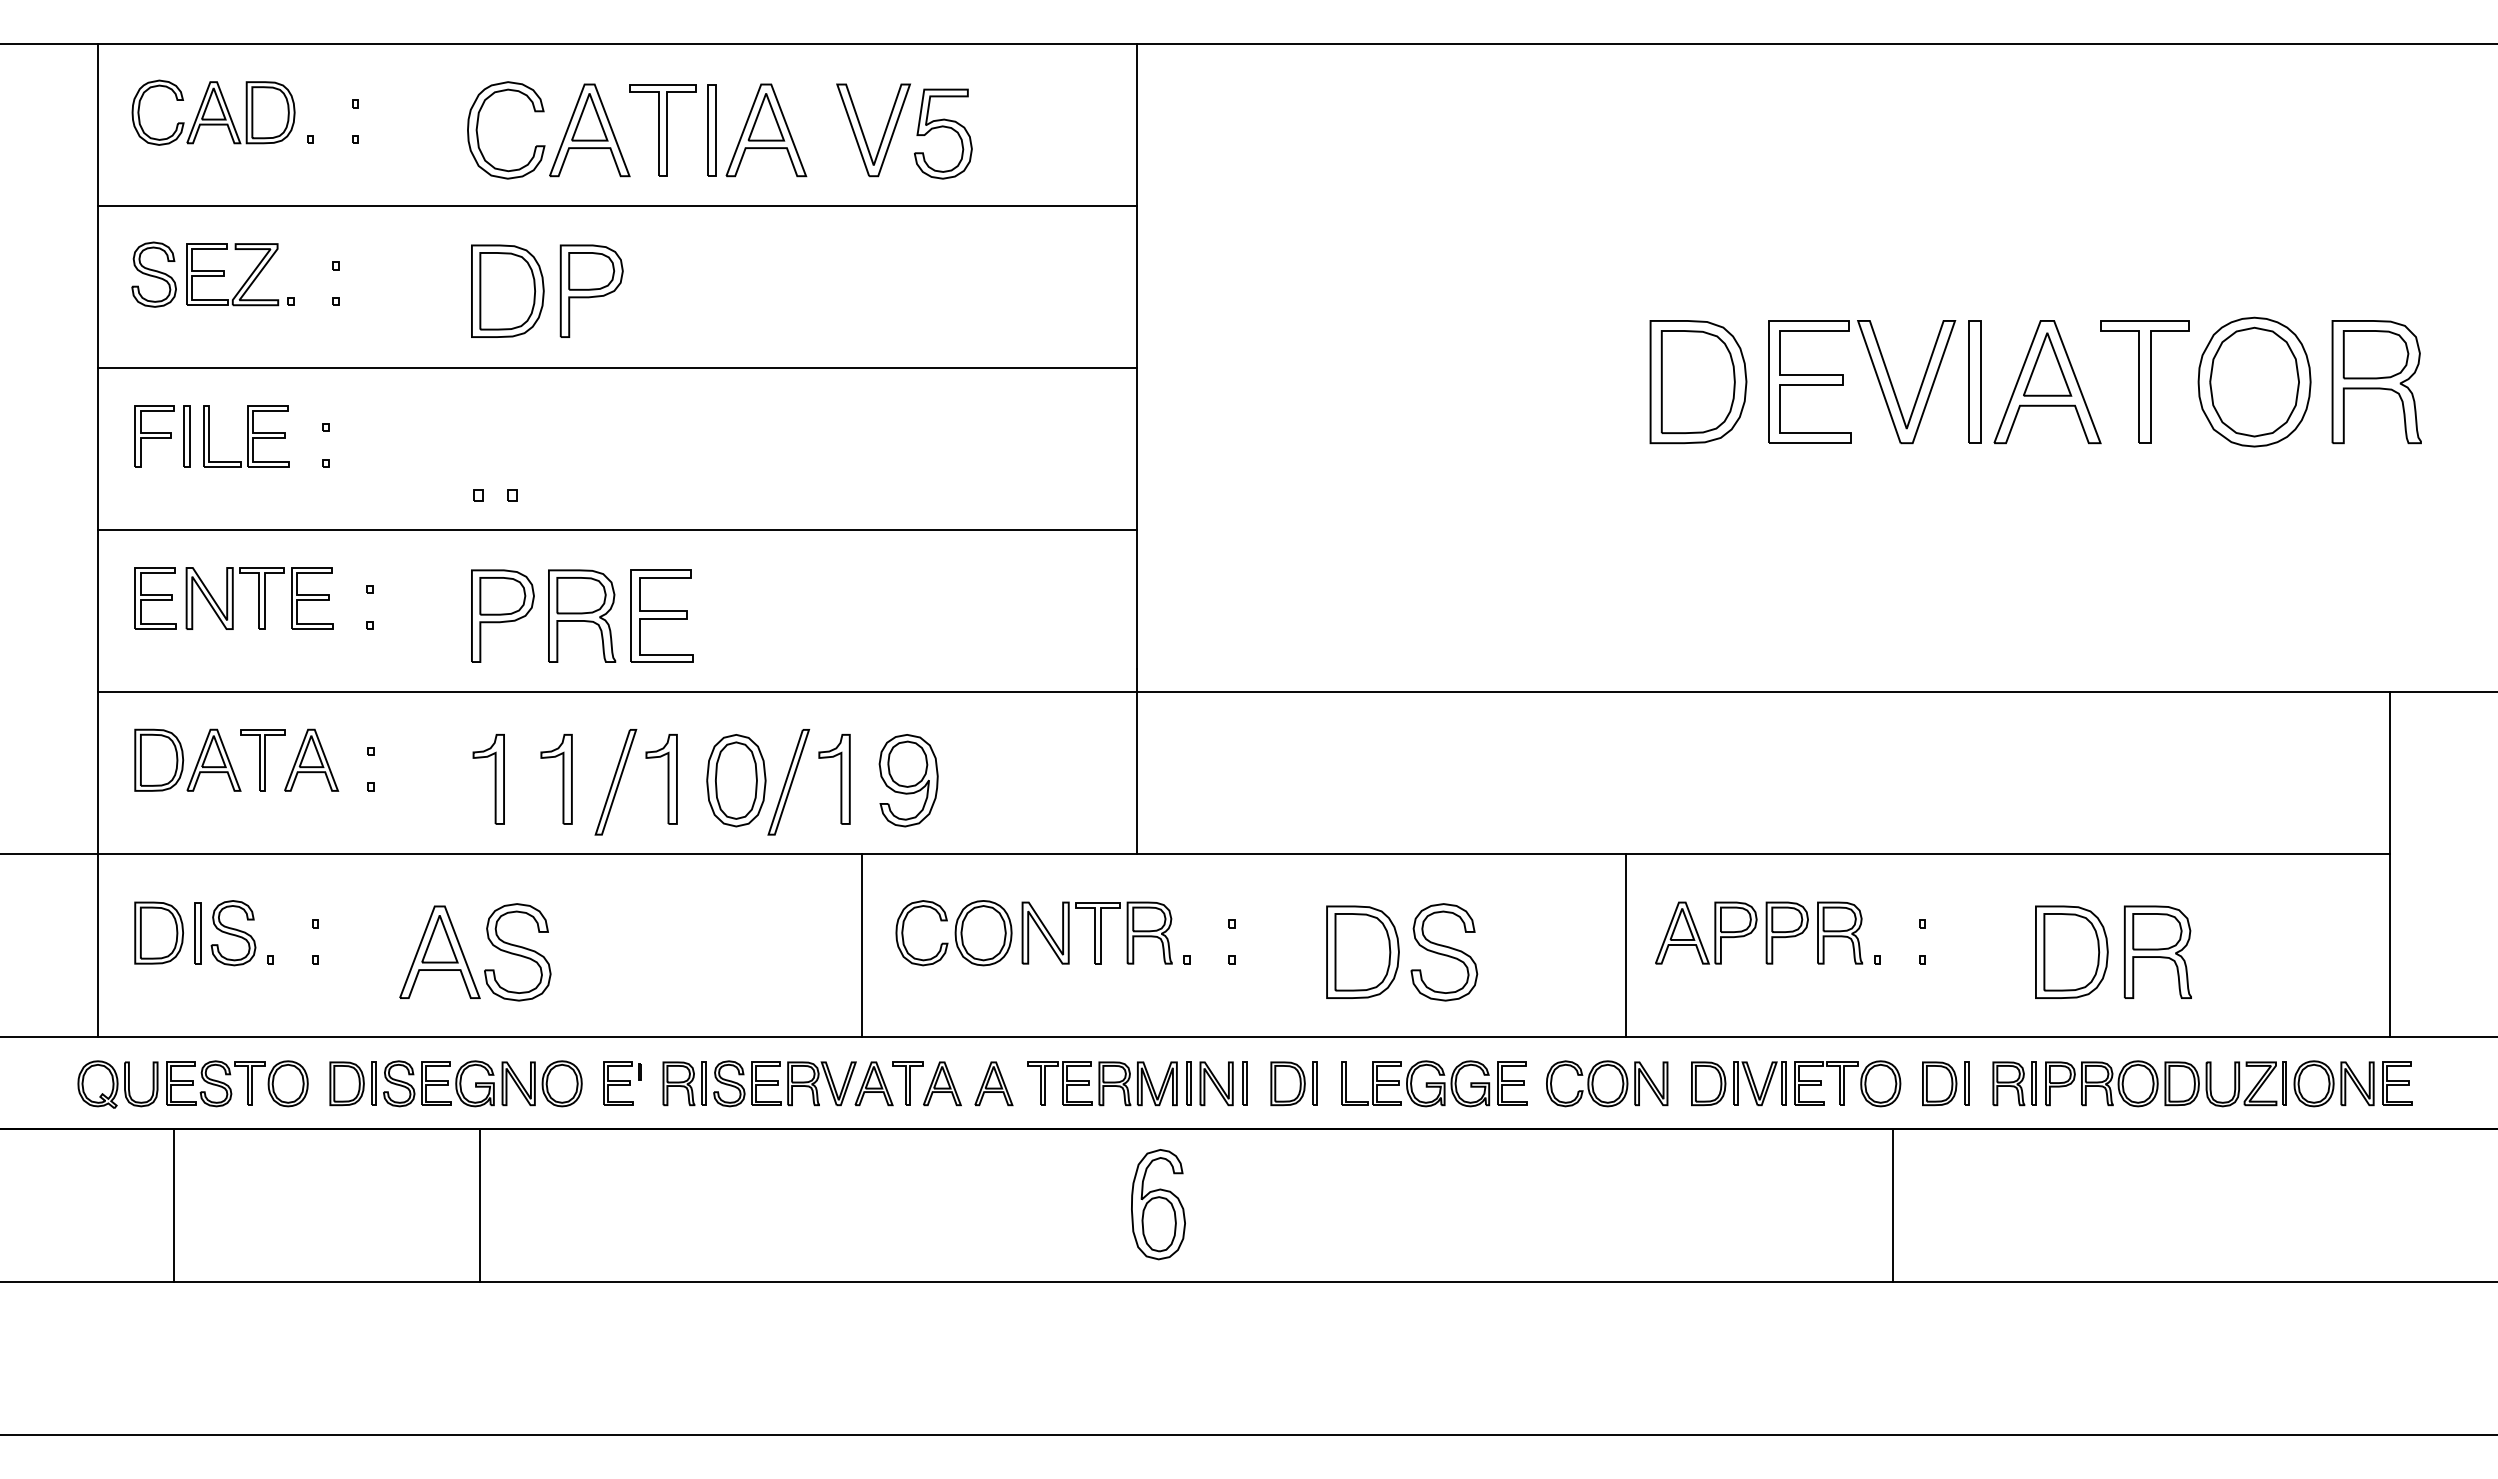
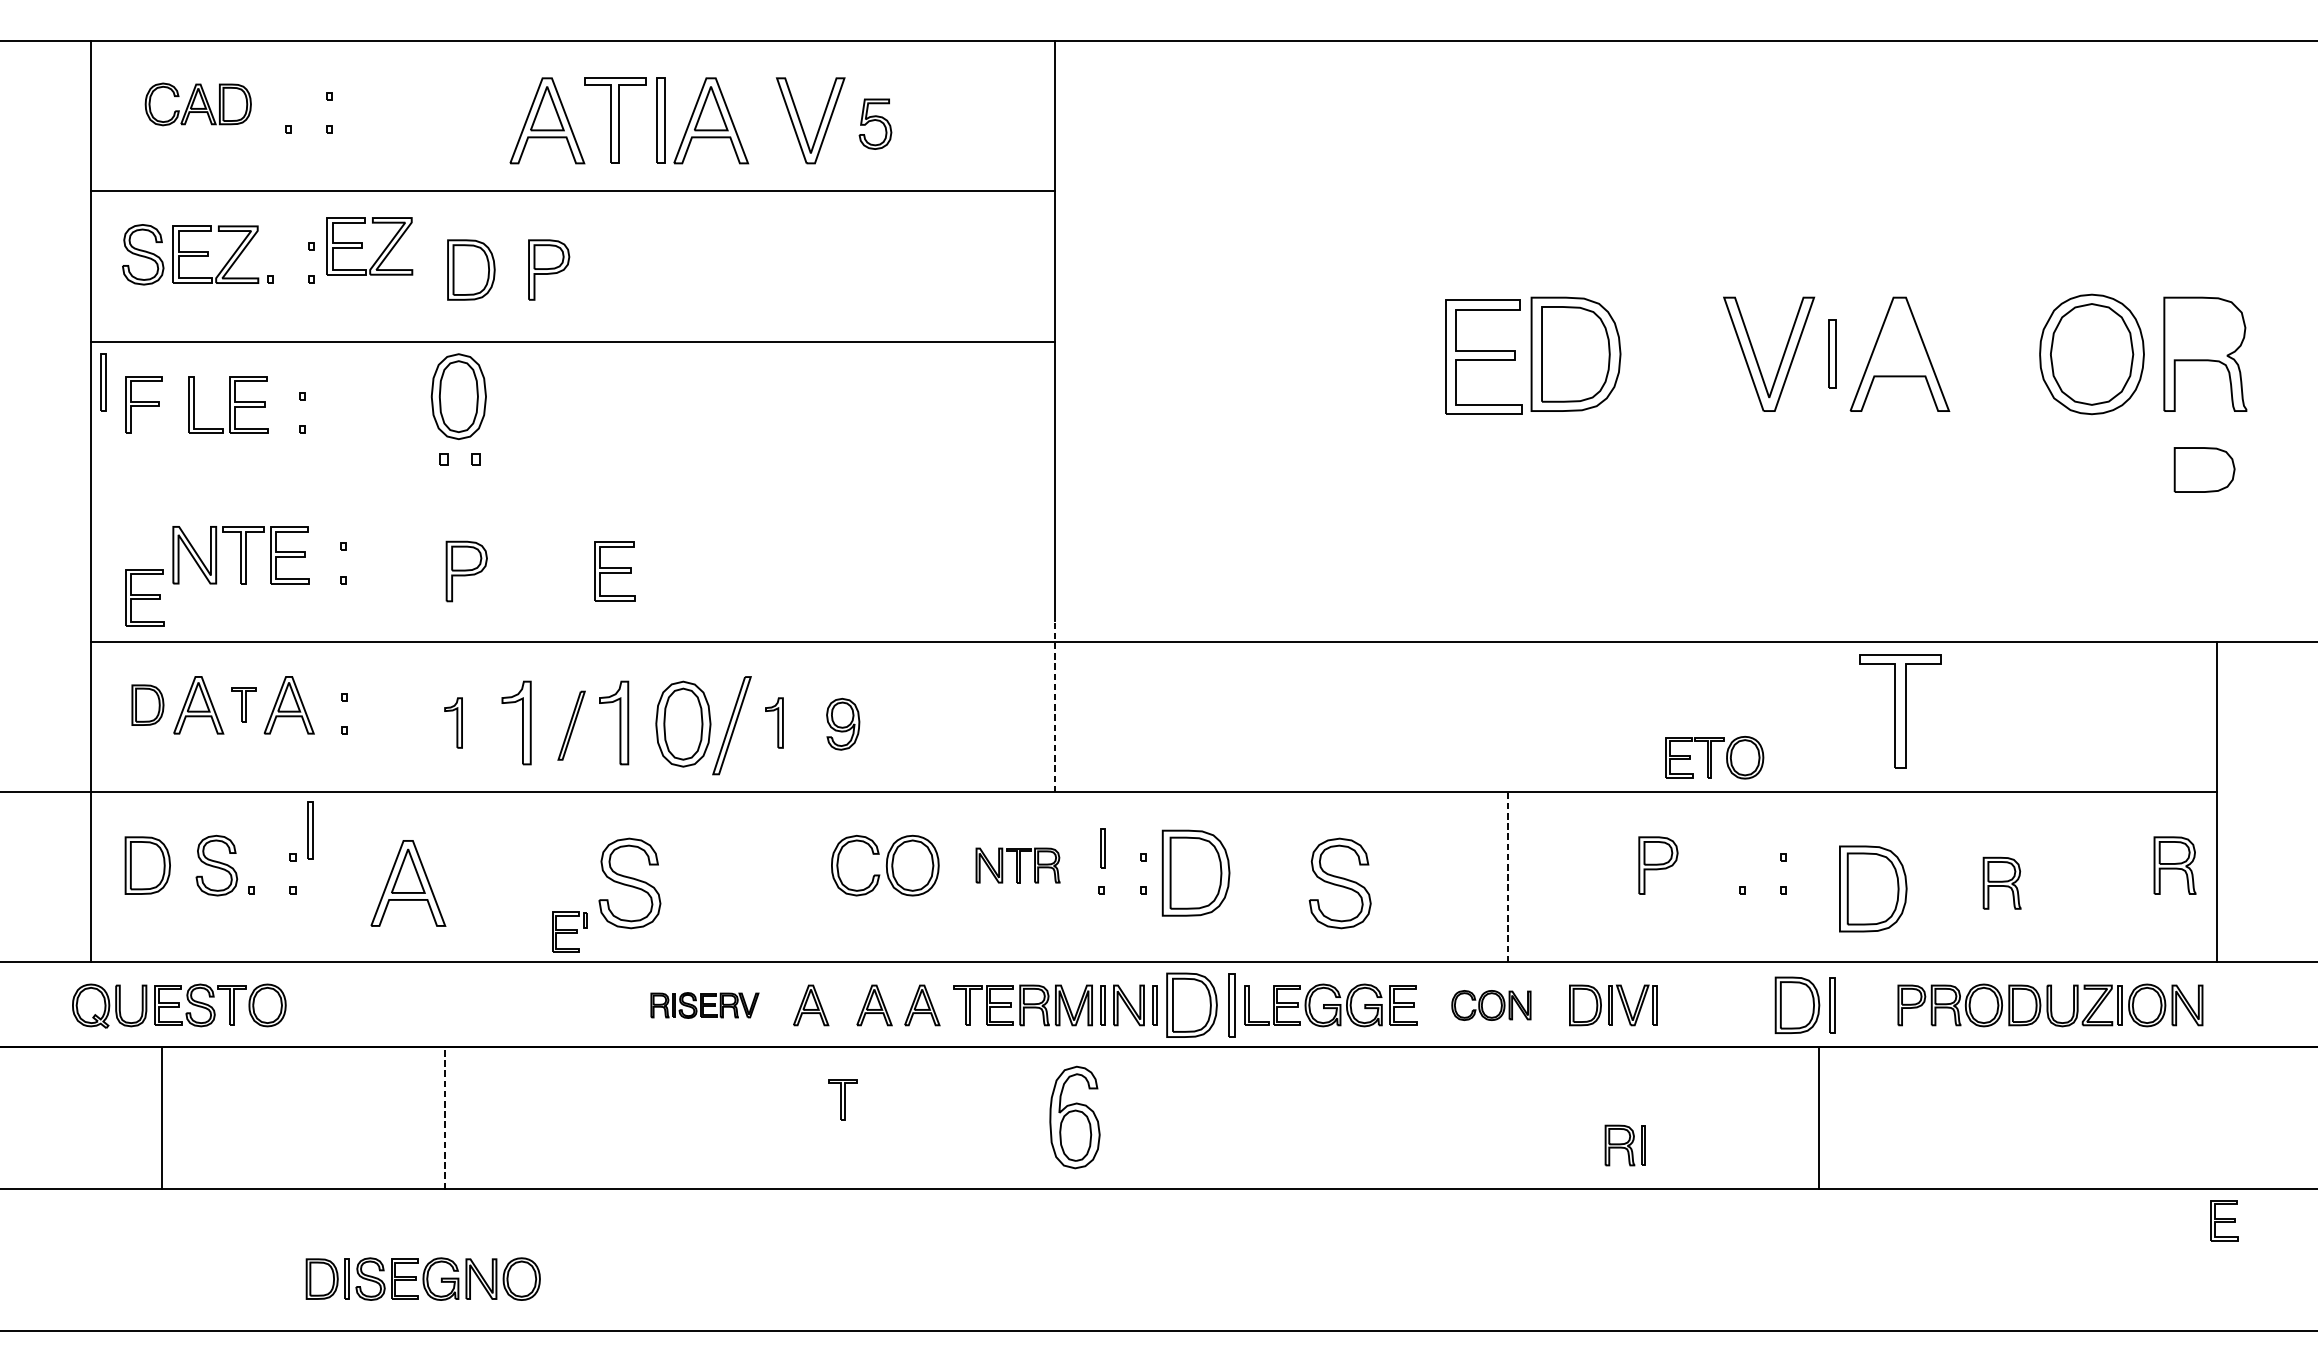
part: (213, 112) -> (198, 104), size x0.7
part: (943, 133) -> (875, 123), size x0.6
part: (478, 134) -> (444, 124), removed
part: (390, 265) -> (362, 246), added
part: (507, 290) -> (471, 269), size x0.7
part: (591, 290) -> (548, 269), size x0.7
part: (2375, 354) -> (2204, 469), moved
part: (2047, 364) -> (1899, 338), removed
part: (1809, 381) -> (1483, 356), moved
part: (1974, 381) -> (1832, 353), size x0.6
part: (2144, 381) -> (1899, 711), moved
part: (494, 427) -> (458, 396), added
part: (186, 436) -> (103, 382), moved
line: (616, 530) -> (572, 492), removed
part: (155, 598) -> (144, 597), moved
part: (502, 615) -> (466, 570), size x0.7
part: (582, 615) -> (540, 570), removed
part: (661, 615) -> (613, 570), size x0.7
part: (159, 759) -> (148, 704), size x0.7
part: (262, 760) -> (243, 705), size x0.6
line: (1136, 761) -> (1054, 706), solid -> dashed
part: (488, 779) -> (453, 723), size x0.6
part: (834, 779) -> (774, 723), size x0.6
part: (908, 780) -> (843, 724), size x0.6
part: (615, 782) -> (571, 725), size x0.7
part: (1188, 914) -> (1102, 848), added
part: (1096, 932) -> (1017, 865), size x0.6
part: (1840, 932) -> (2175, 865), moved
part: (197, 933) -> (310, 830), moved
part: (1699, 935) -> (1576, 867), removed
line: (861, 945) -> (799, 877), removed
line: (1625, 945) -> (1508, 877), solid -> dashed
part: (1362, 951) -> (1195, 872), moved
part: (2071, 951) -> (1872, 888), moved
part: (2157, 951) -> (2001, 882), size x0.6
part: (517, 952) -> (629, 883), moved
part: (455, 1083) -> (422, 1278), moved
part: (622, 1083) -> (569, 931), moved
part: (759, 1083) -> (704, 1005), size x0.6
part: (907, 1083) -> (842, 1099), moved
part: (1293, 1083) -> (1200, 1005), size x1.6
part: (1607, 1083) -> (1491, 1005), size x0.7
part: (1847, 1083) -> (1714, 757), moved
part: (1945, 1083) -> (1805, 1005), size x1.4
part: (2014, 1083) -> (1625, 1145), moved
part: (2397, 1083) -> (2224, 1220), moved
line: (479, 1204) -> (445, 1117), solid -> dashed
line: (1892, 1205) -> (1818, 1118), moved

